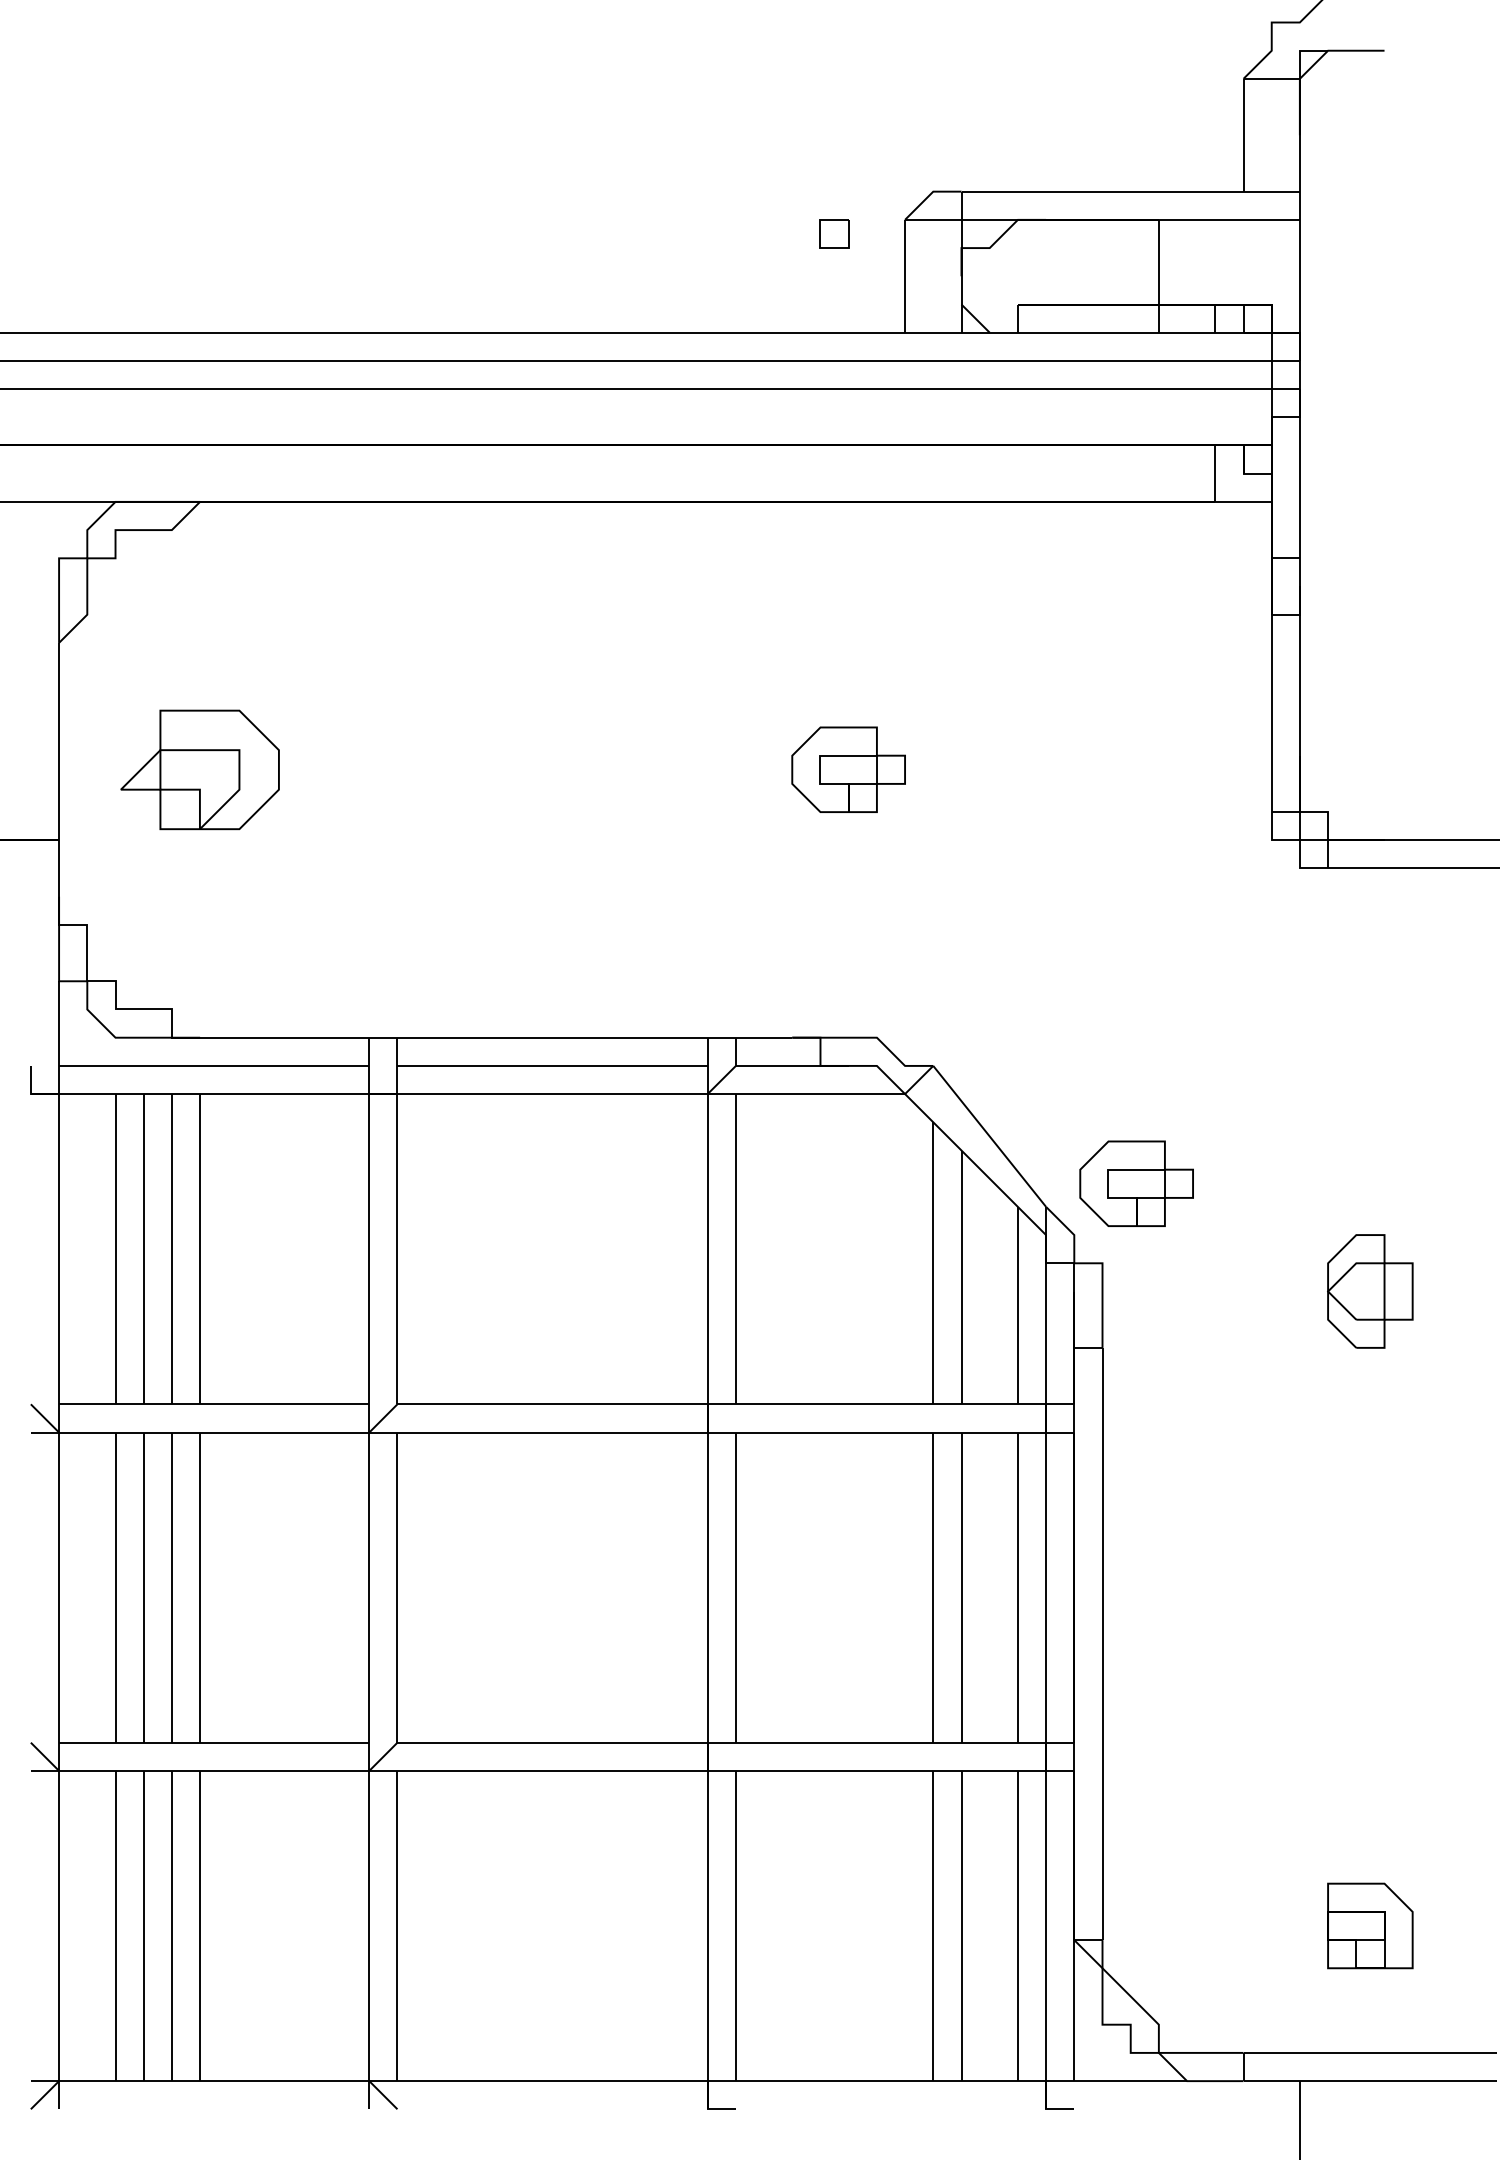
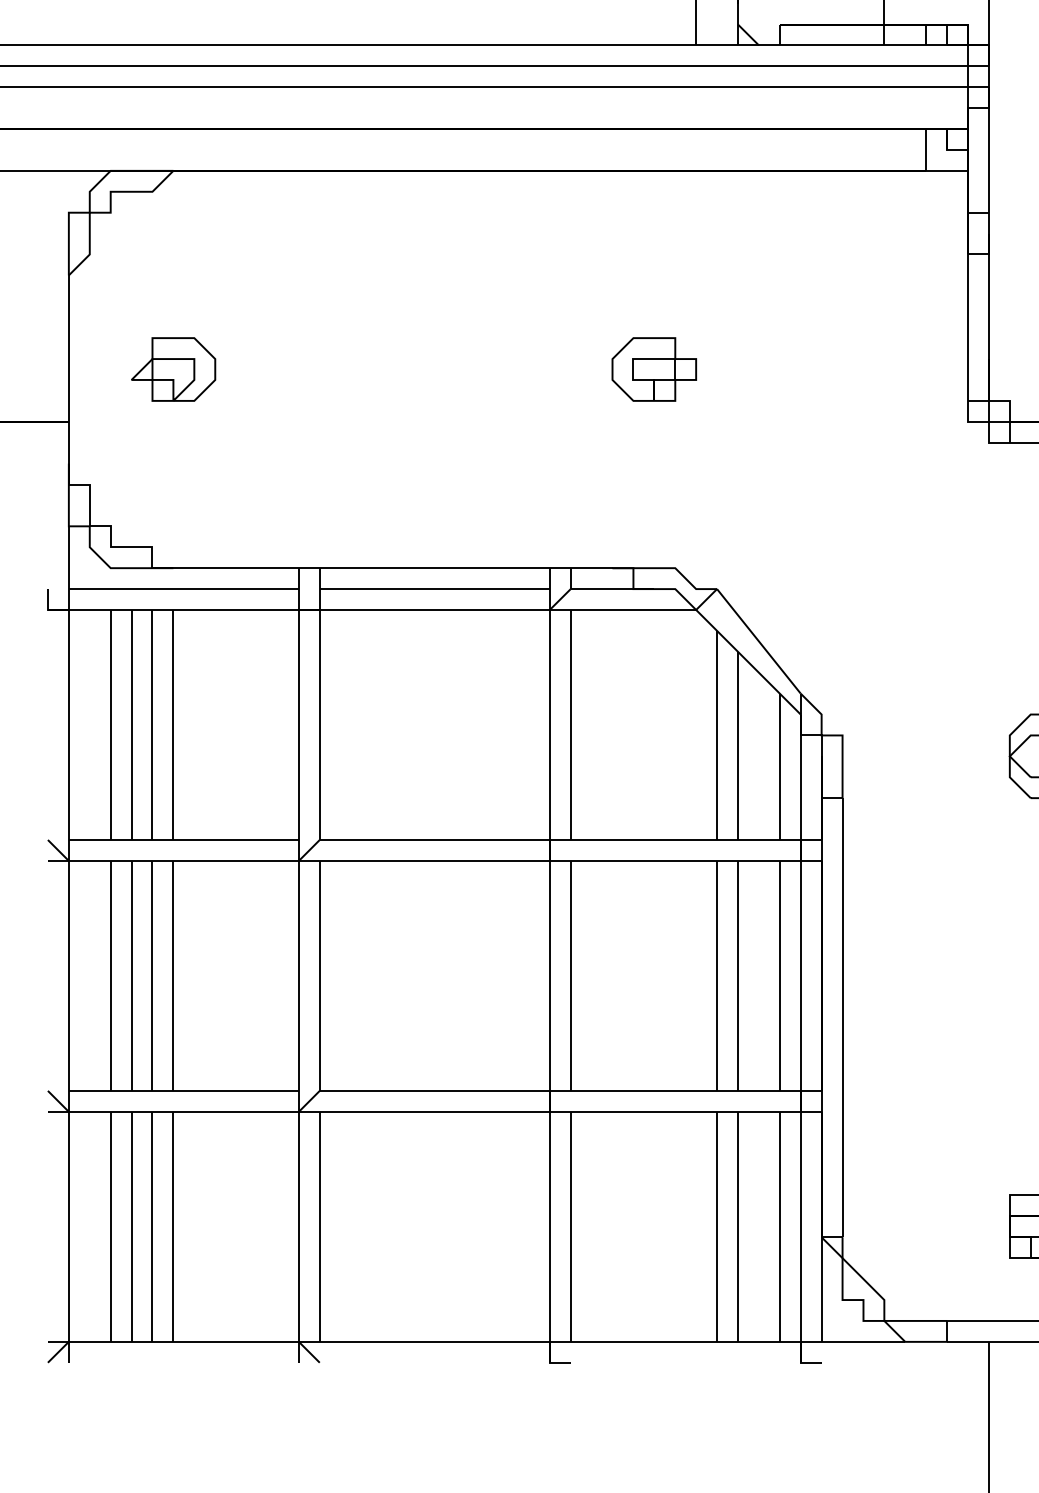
part: (200, 769) -> (173, 369), size x0.71
part: (1136, 1183) -> (867, 676), removed

